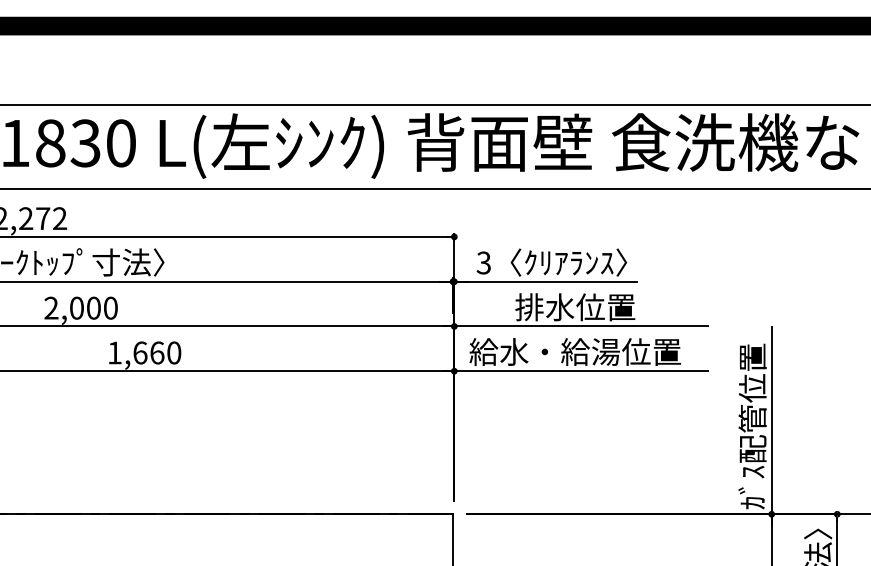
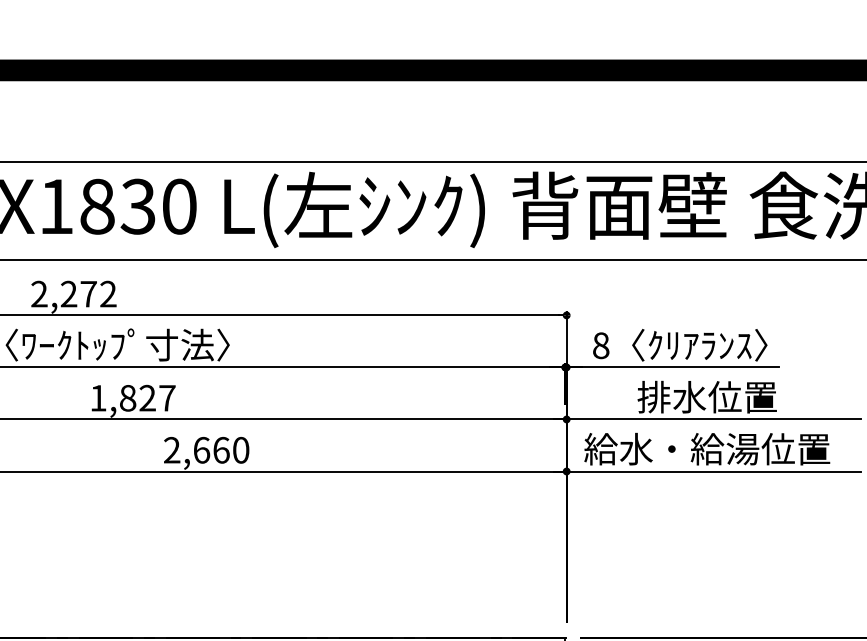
text: (483, 262) -> (600, 345), 3 -> 8
text: (80, 307) -> (132, 397), 2,000 -> 1,827
text: (114, 352) -> (171, 449), 1,660 -> 2,660

